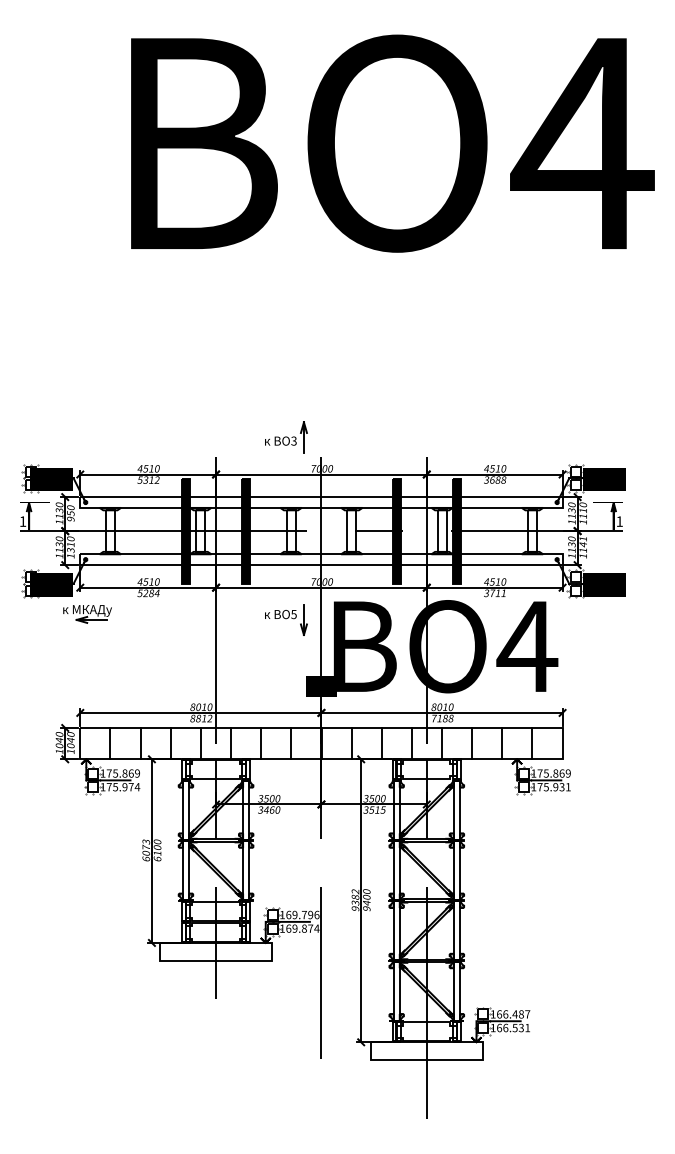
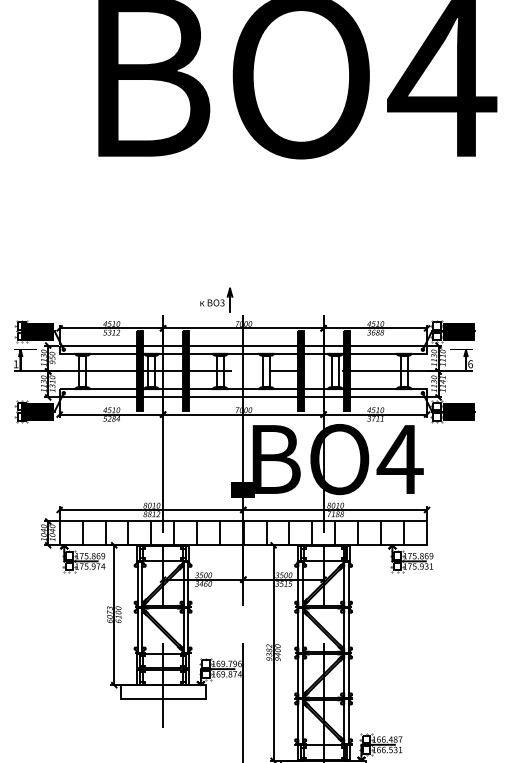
text: (619, 521) -> (470, 364), 1 -> 6
part: (87, 614) -> (65, 435), removed
part: (286, 619) -> (216, 438), removed

